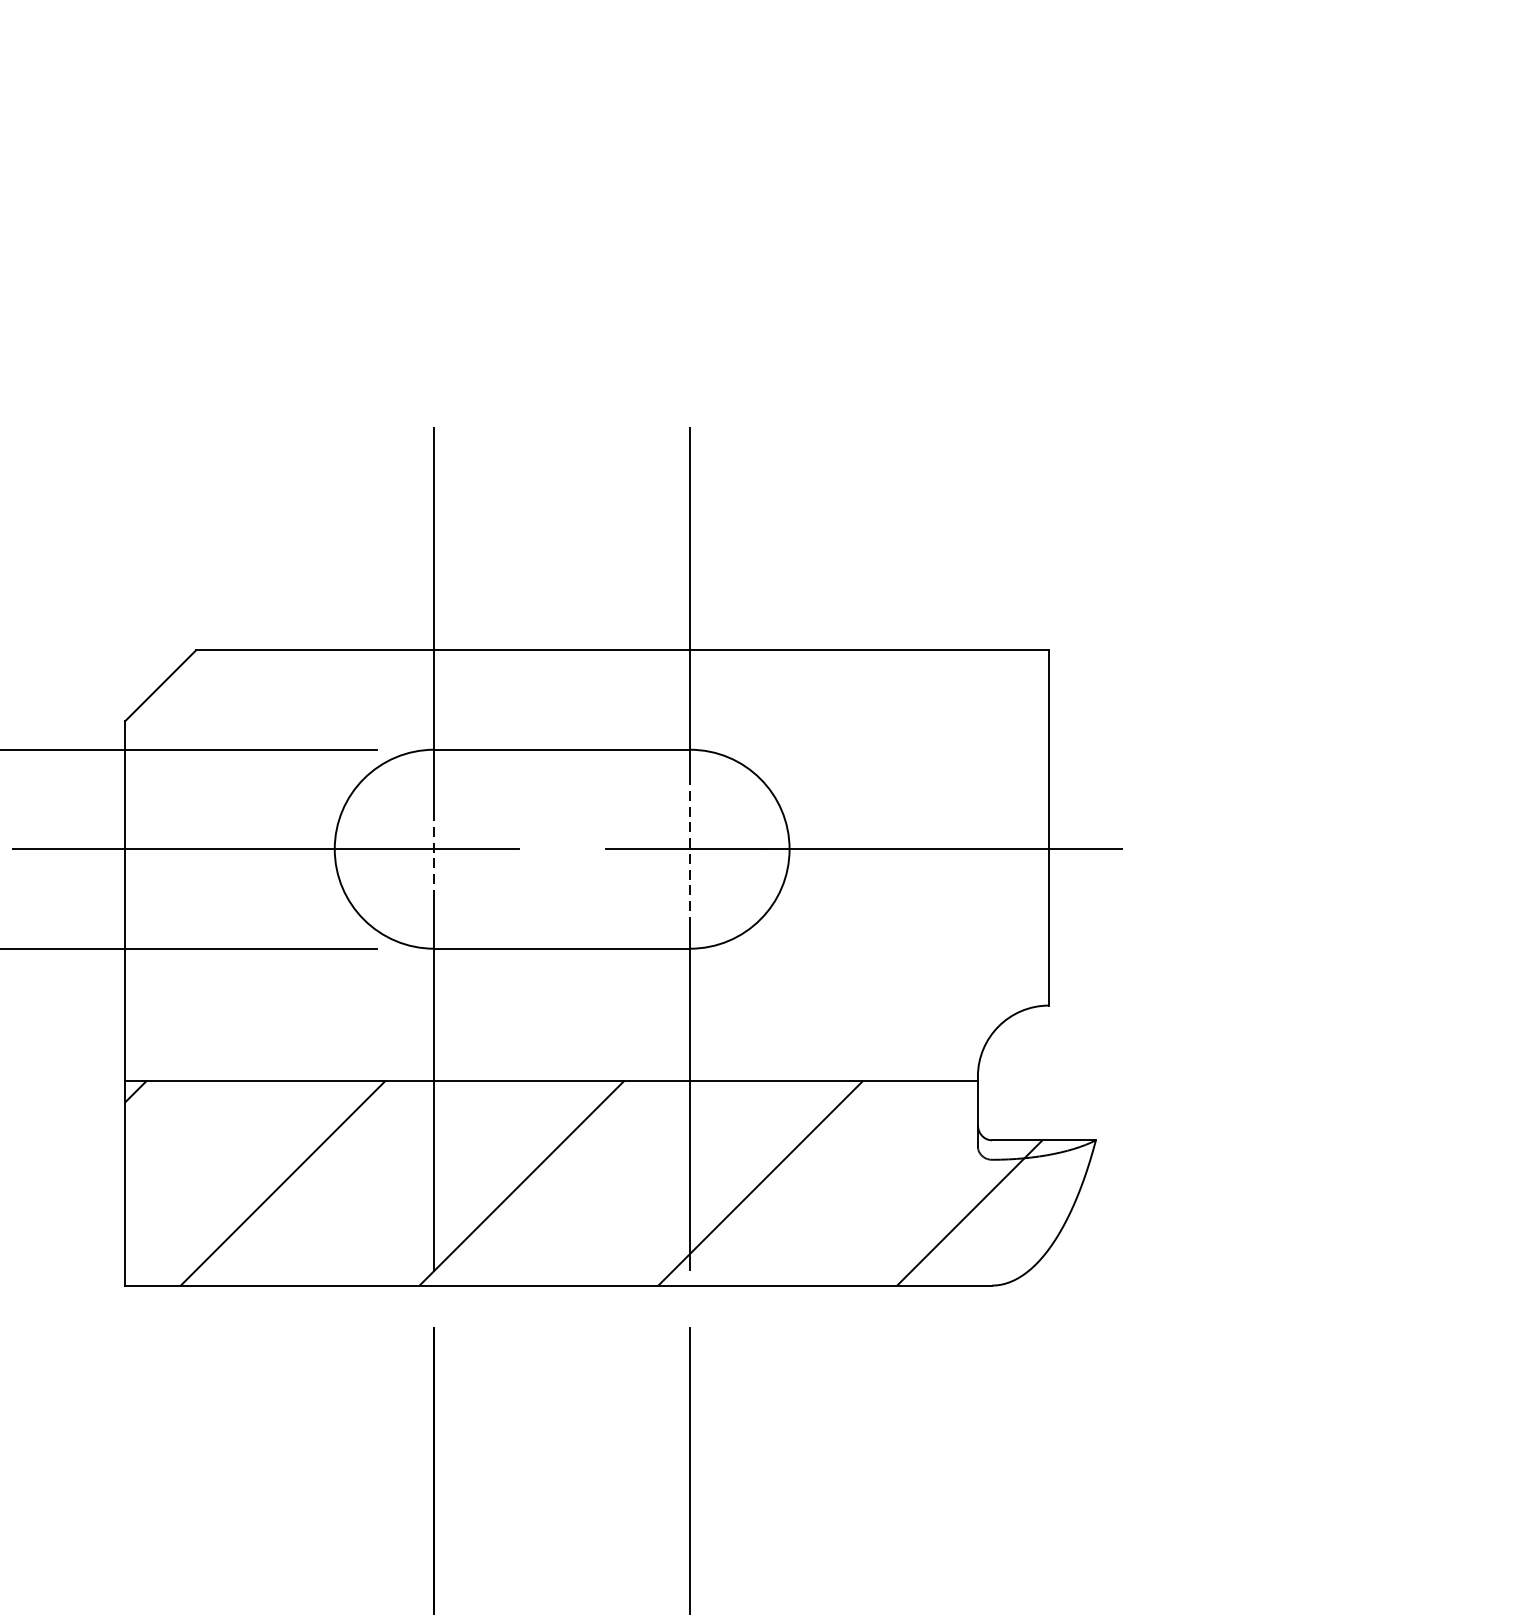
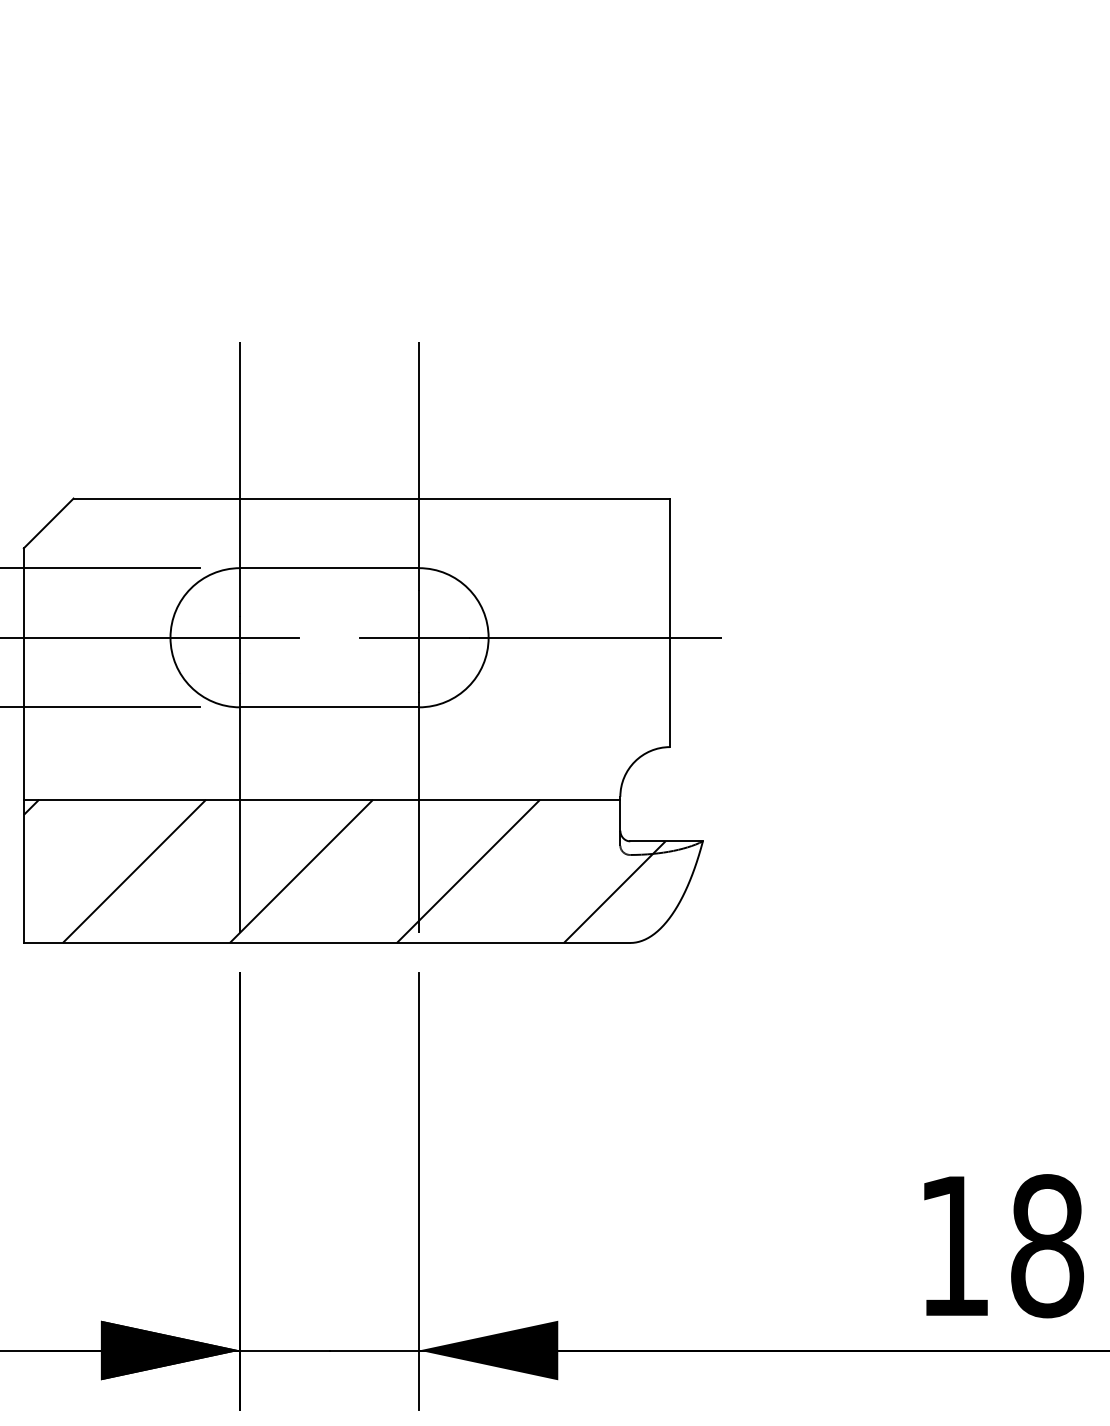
line: (690, 854) -> (419, 641), dashed -> solid
line: (434, 858) -> (240, 644), dashed -> solid

